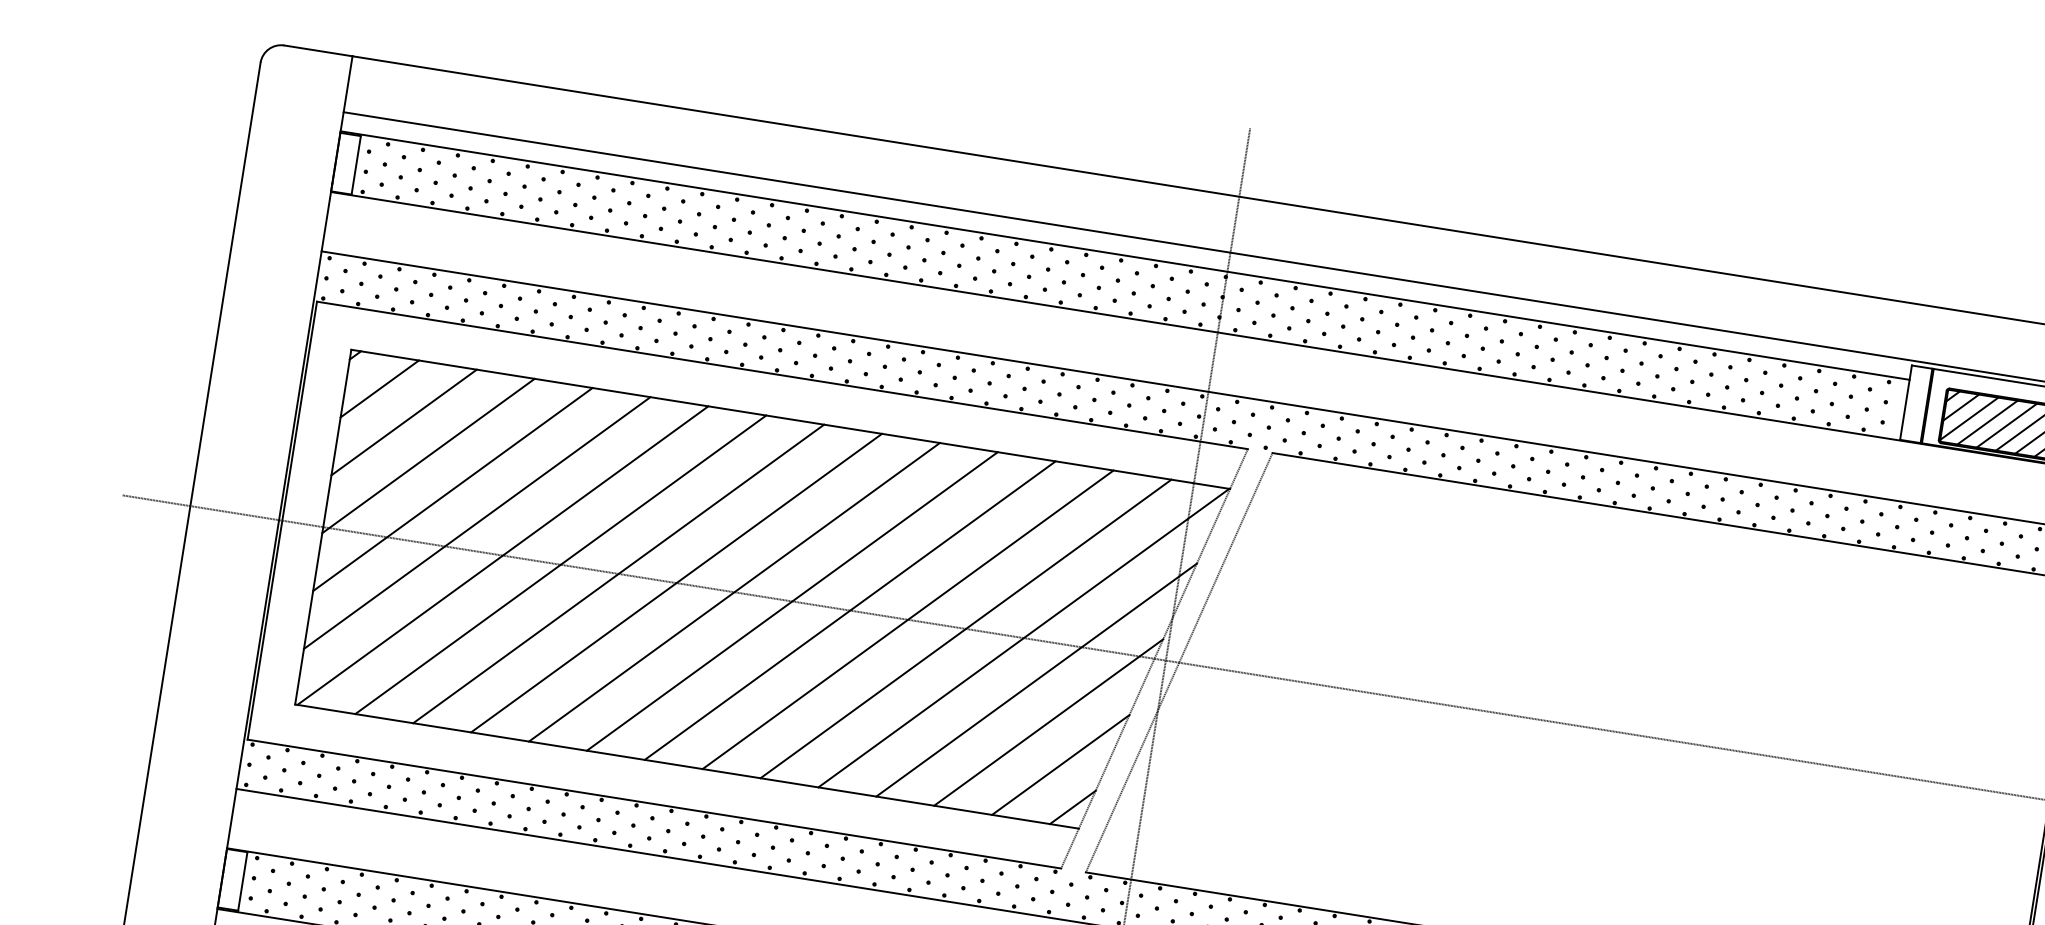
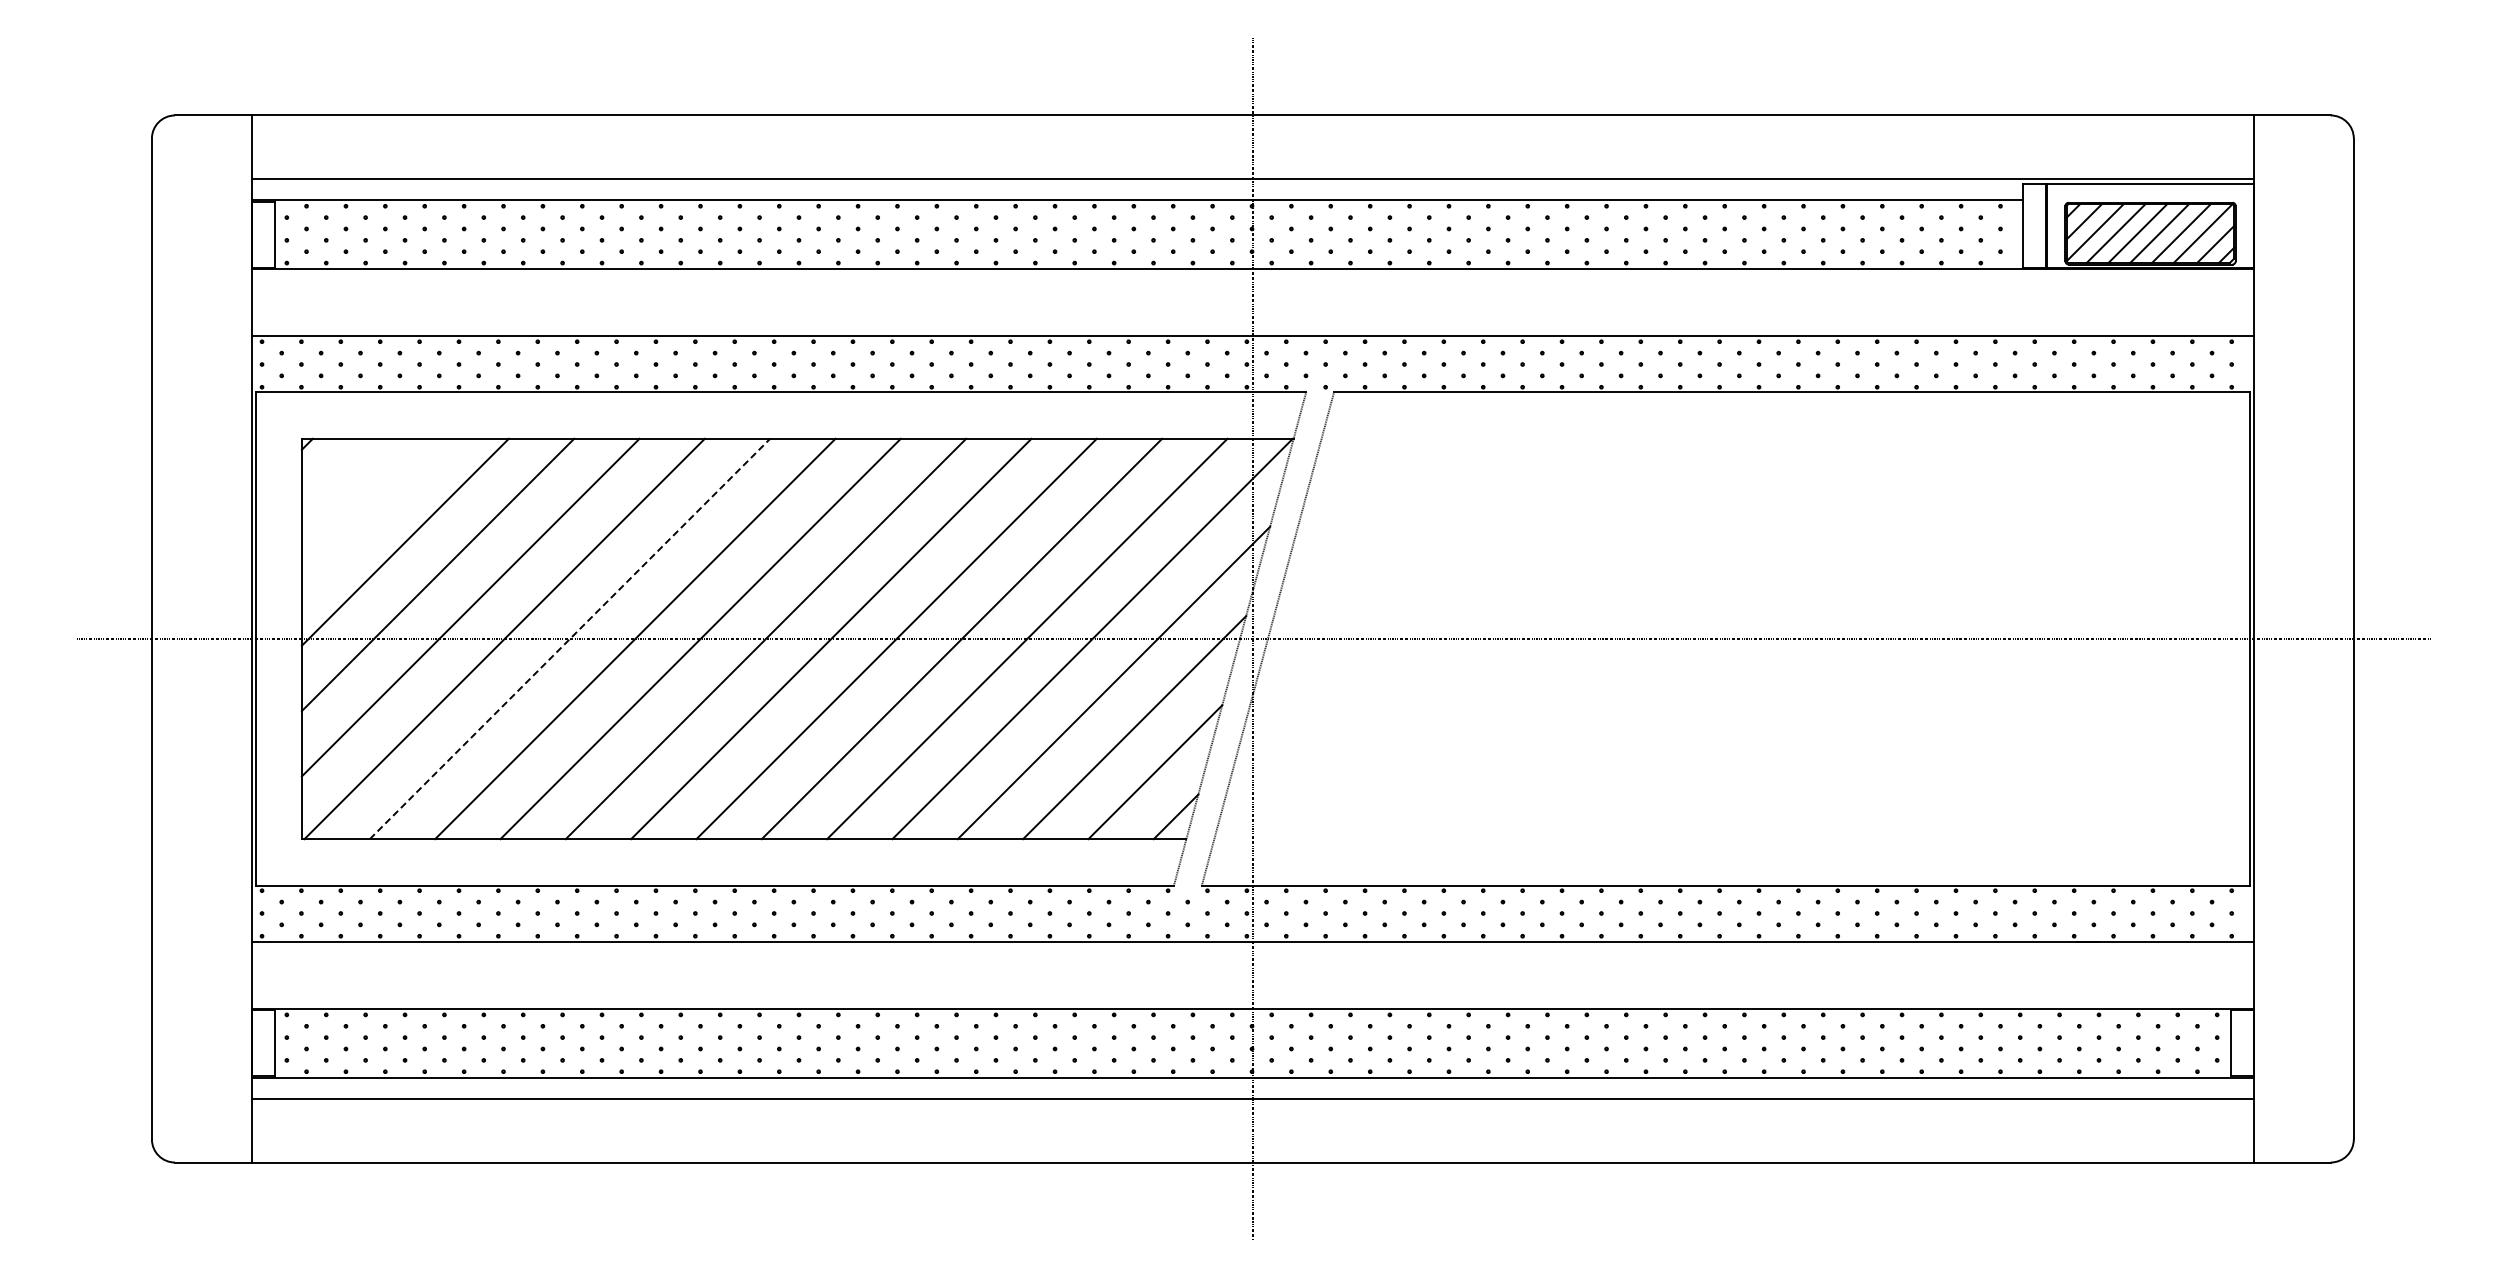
line: (379, 388) -> (339, 476), removed
line: (403, 422) -> (372, 509), removed
line: (561, 564) -> (570, 638), solid -> dashed

